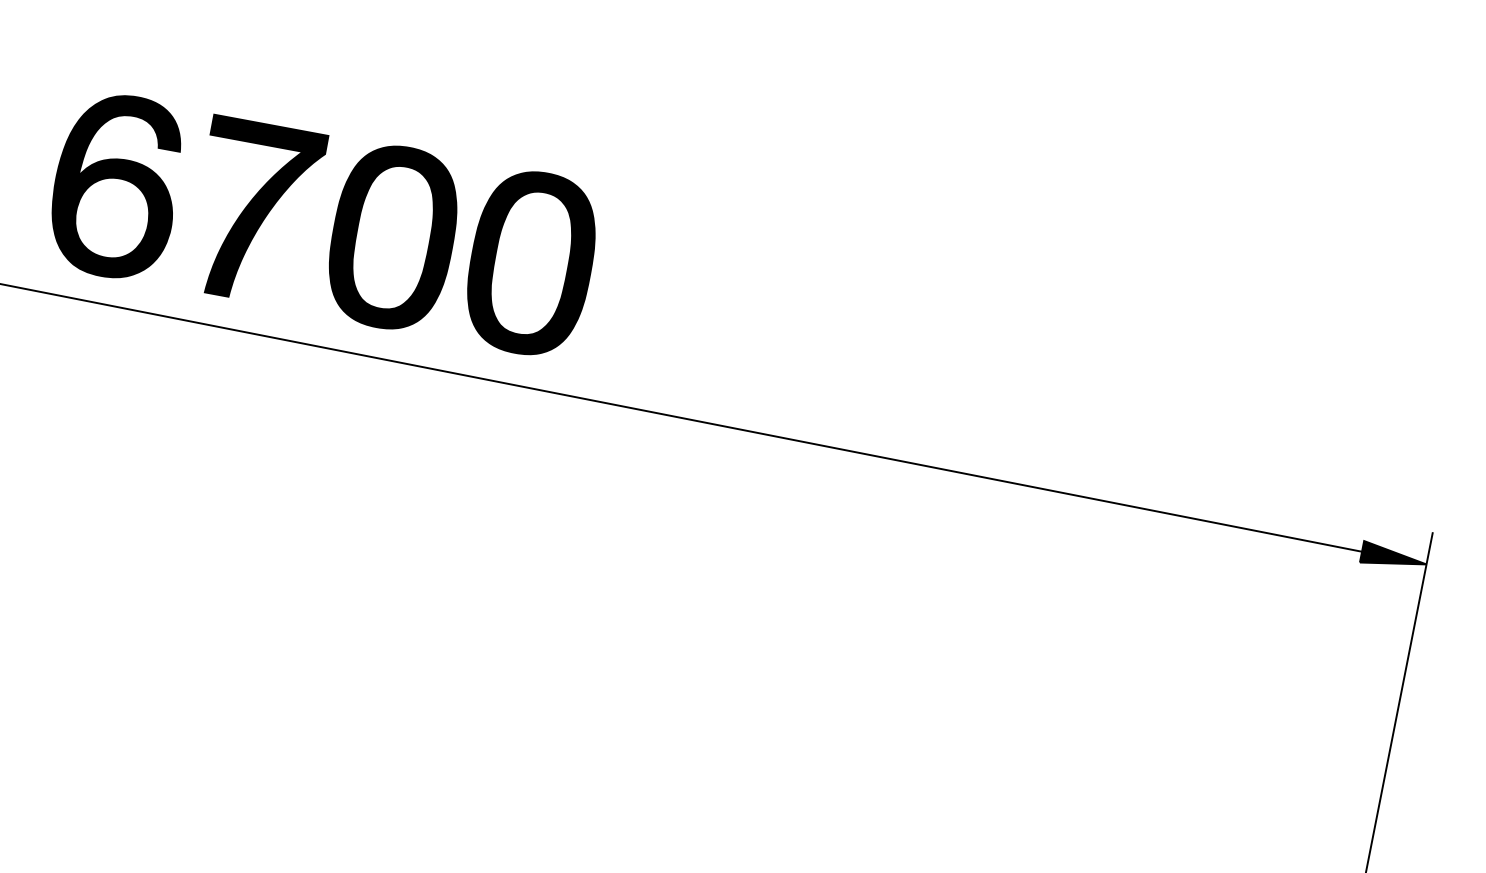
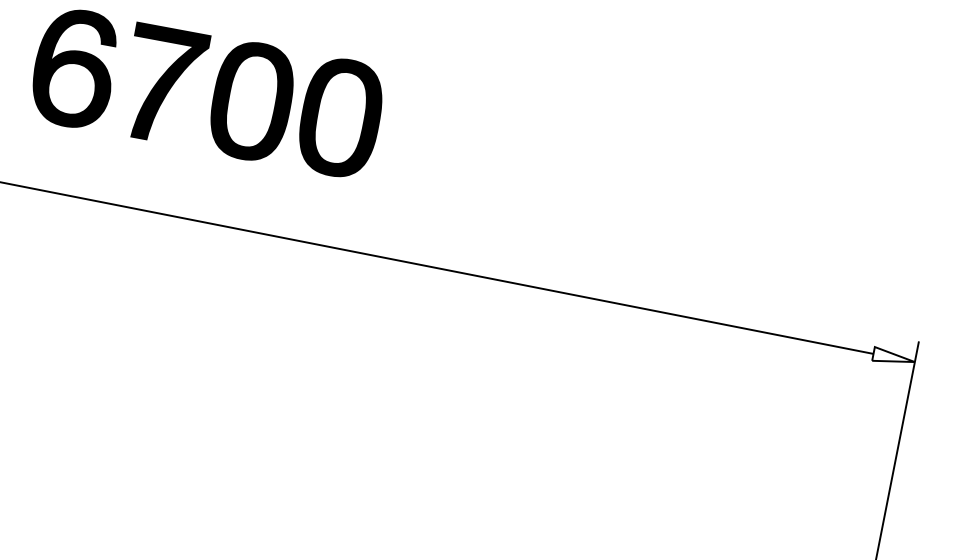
part: (323, 225) -> (207, 93), moved
fill: (1393, 552) -> (893, 354), removed

